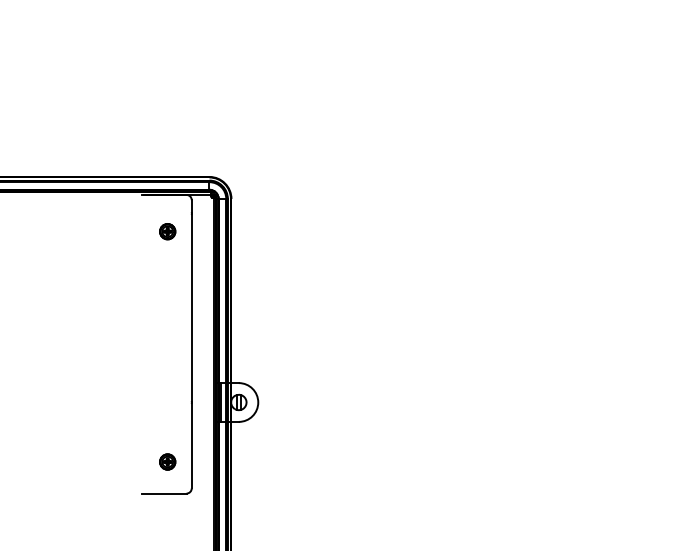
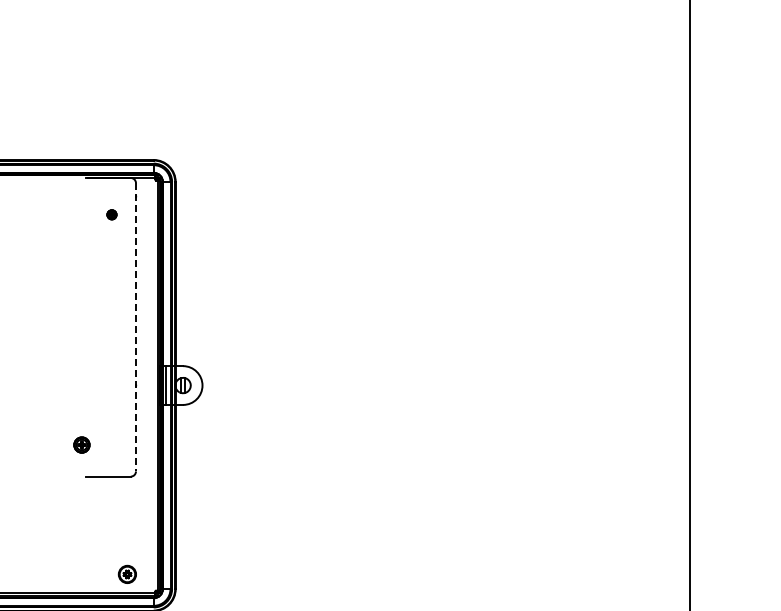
part: (167, 231) -> (111, 214), size x0.6
line: (192, 344) -> (136, 327), solid -> dashed
part: (167, 461) -> (81, 444), moved

